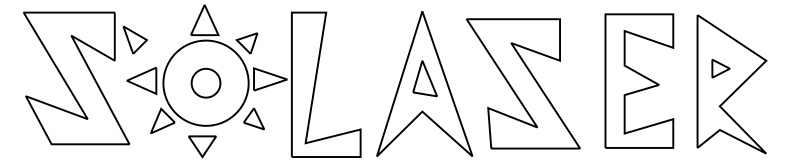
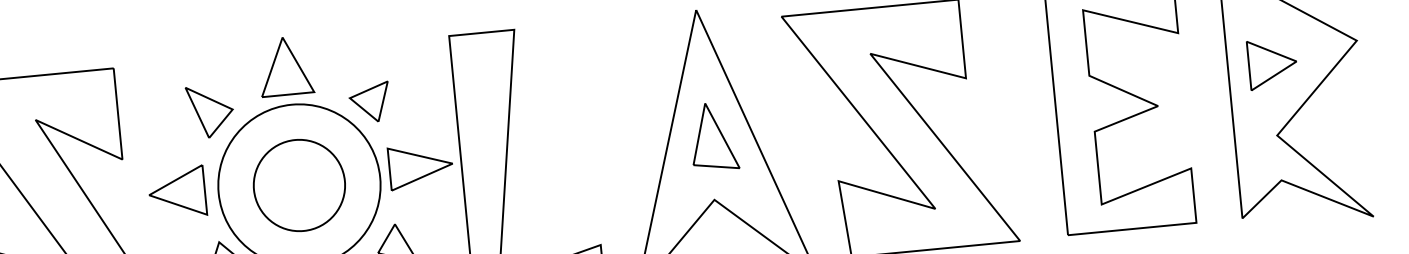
part: (135, 39) -> (210, 110), moved
part: (720, 68) -> (1271, 63), size x1.43
circle: (206, 83) -> (300, 185), size x1.67

